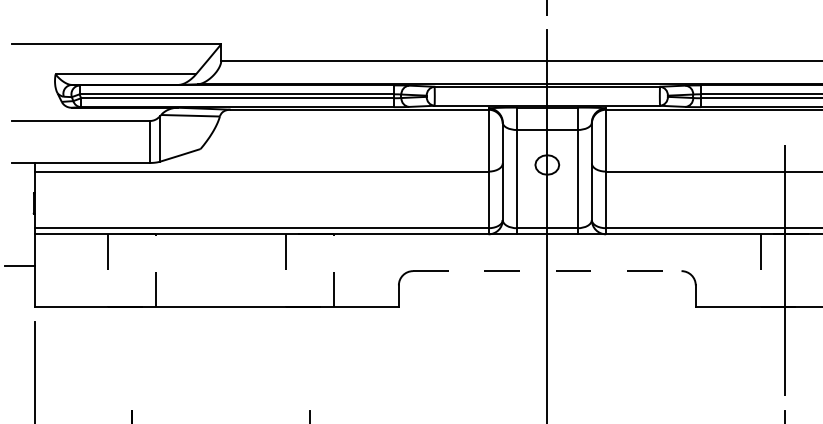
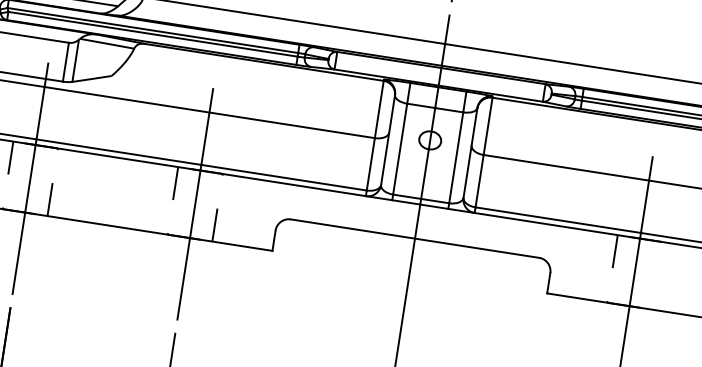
line: (131, 270) -> (30, 178), added
line: (309, 270) -> (195, 203), added
line: (547, 271) -> (415, 238), dashed -> solid

